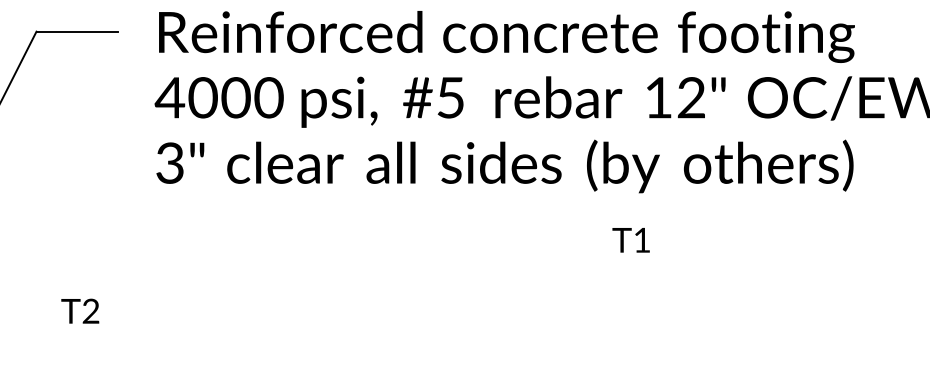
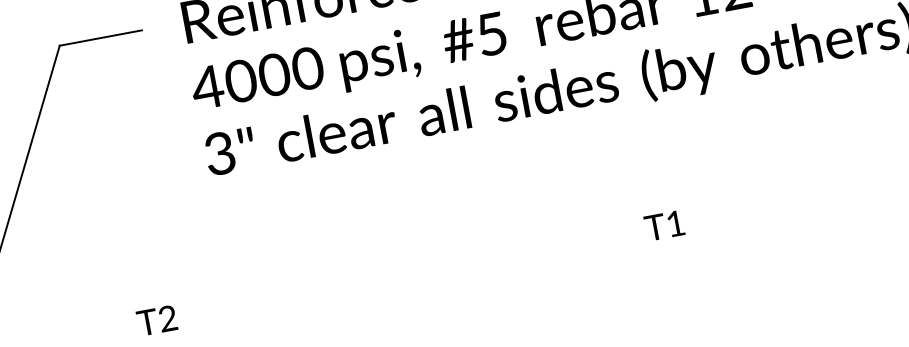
text: (630, 240) -> (663, 226), moved

